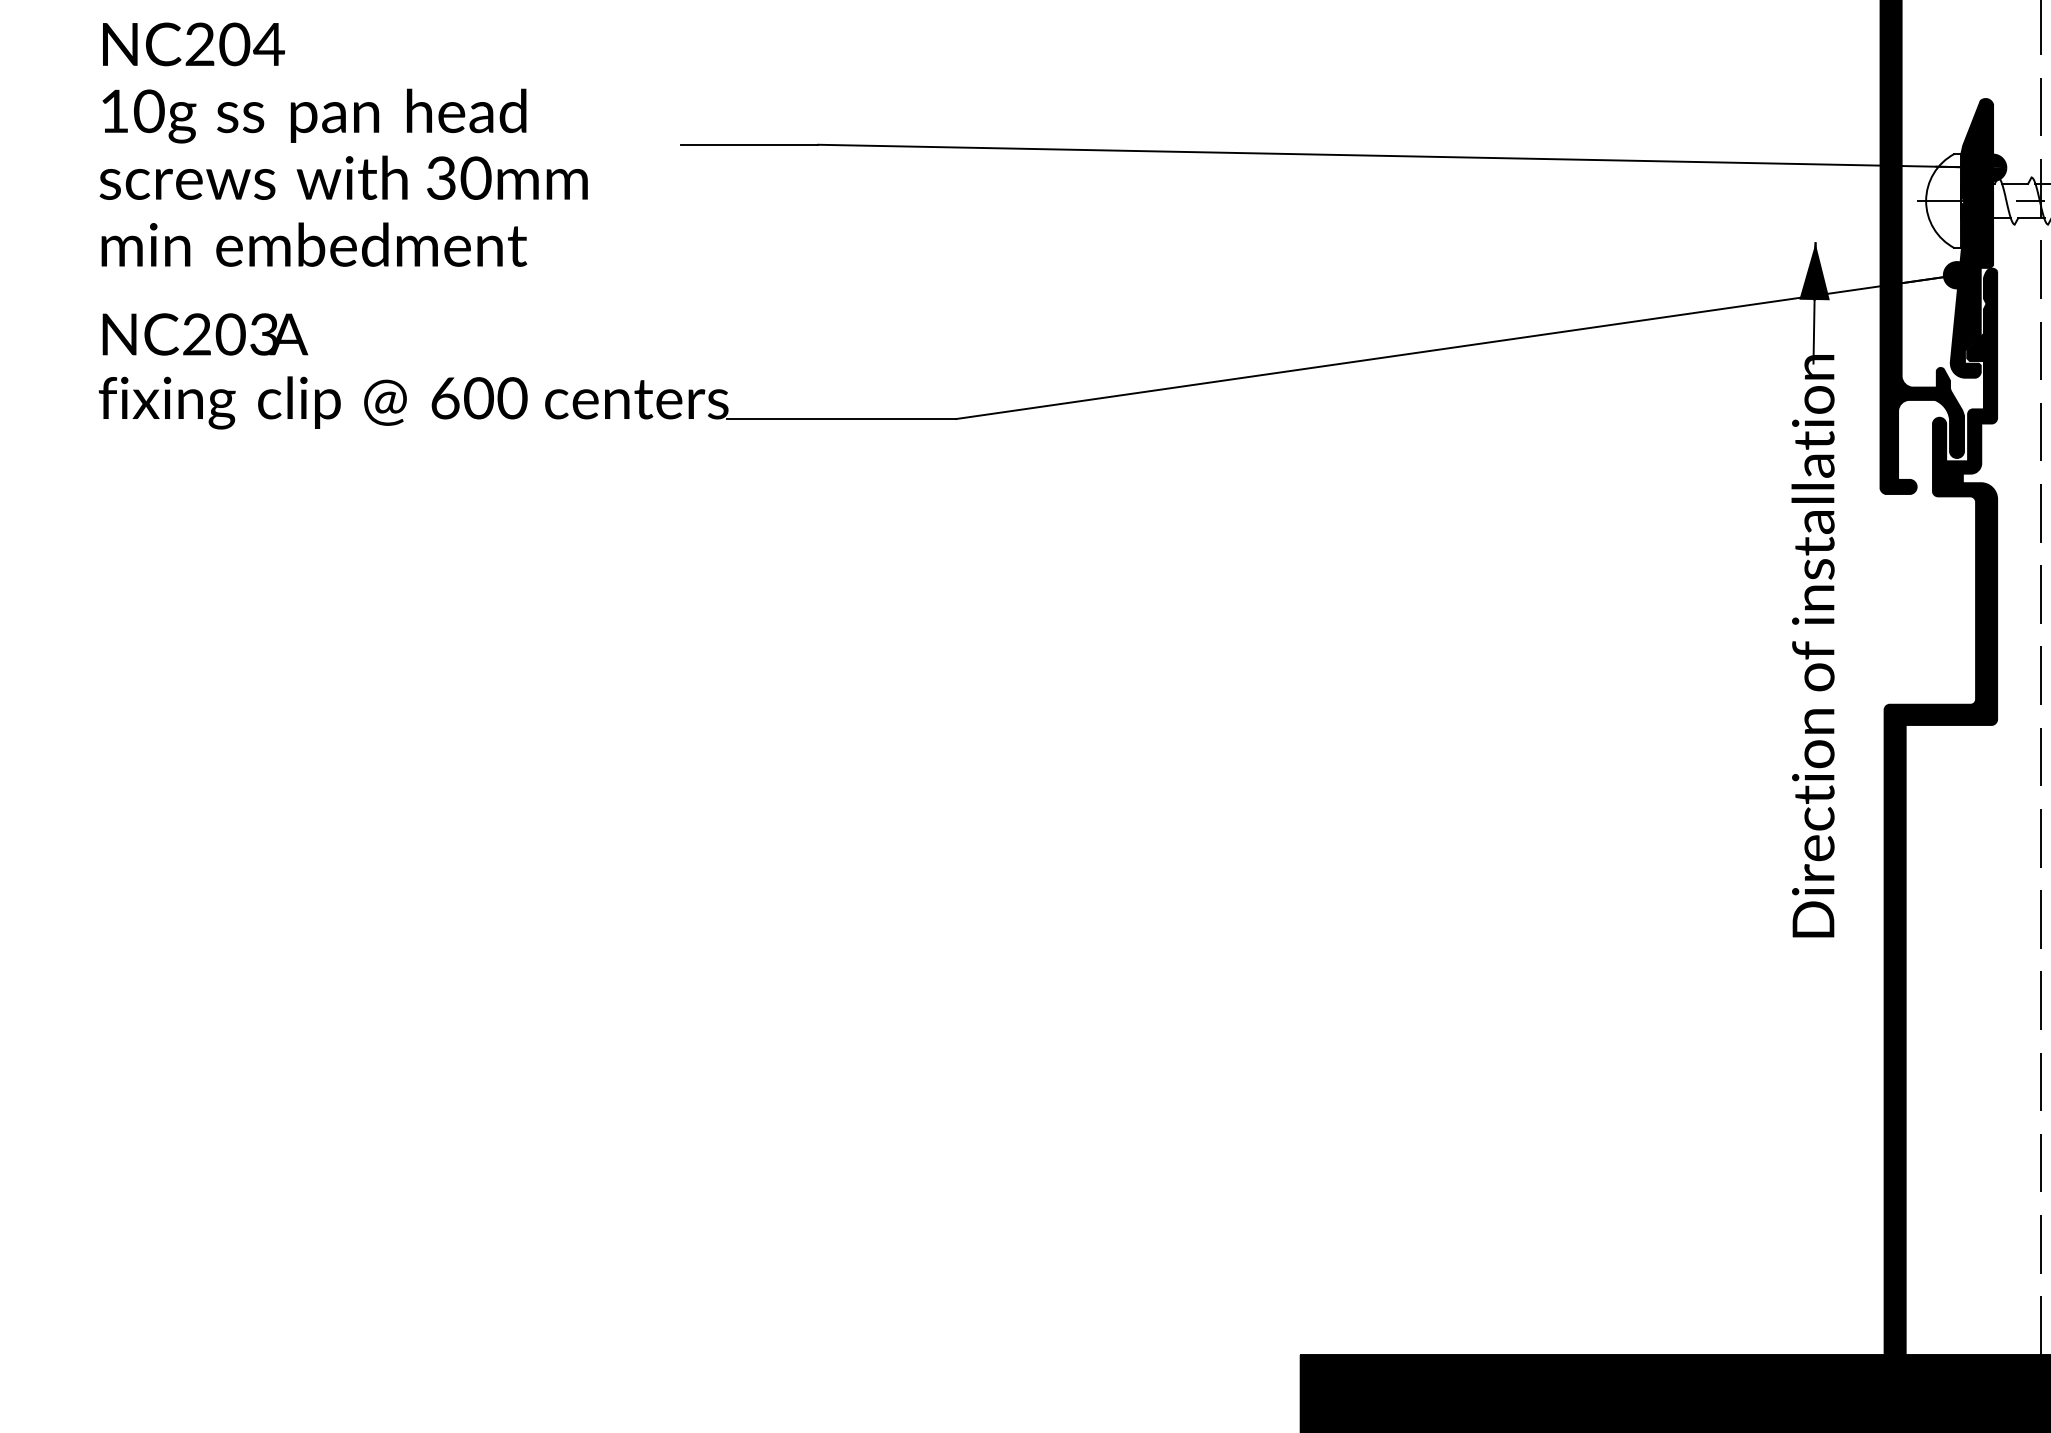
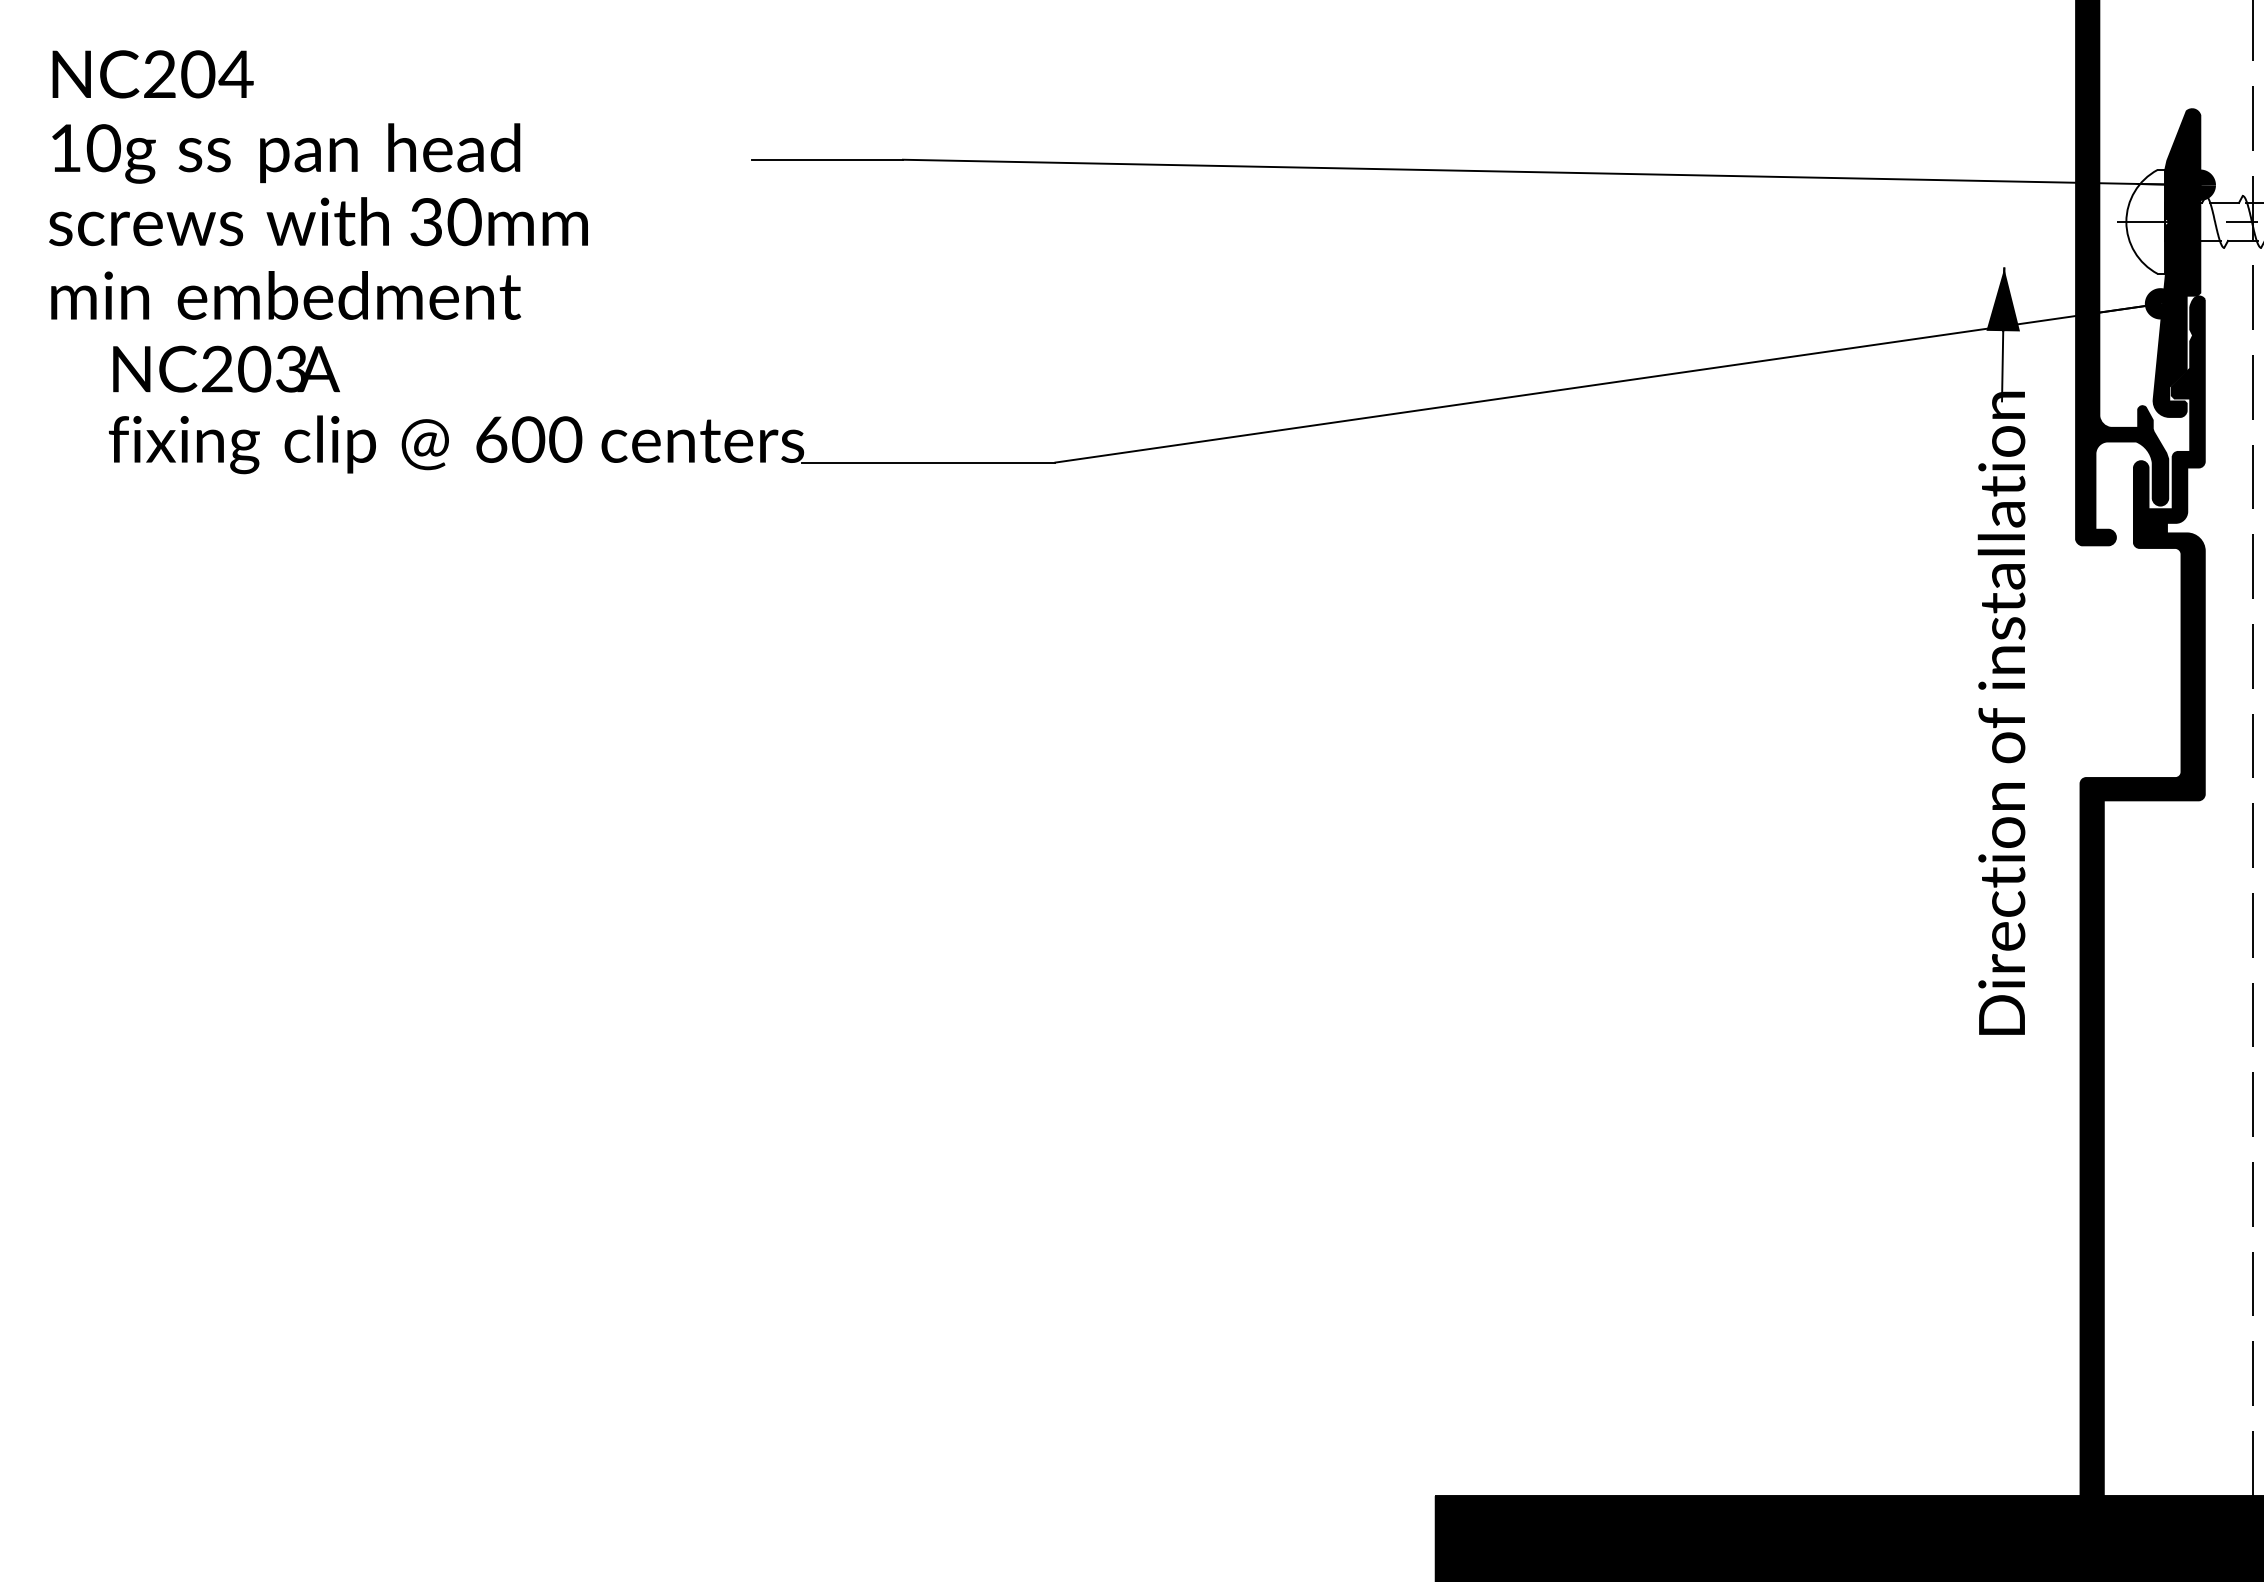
text: (343, 144) -> (318, 184), moved

